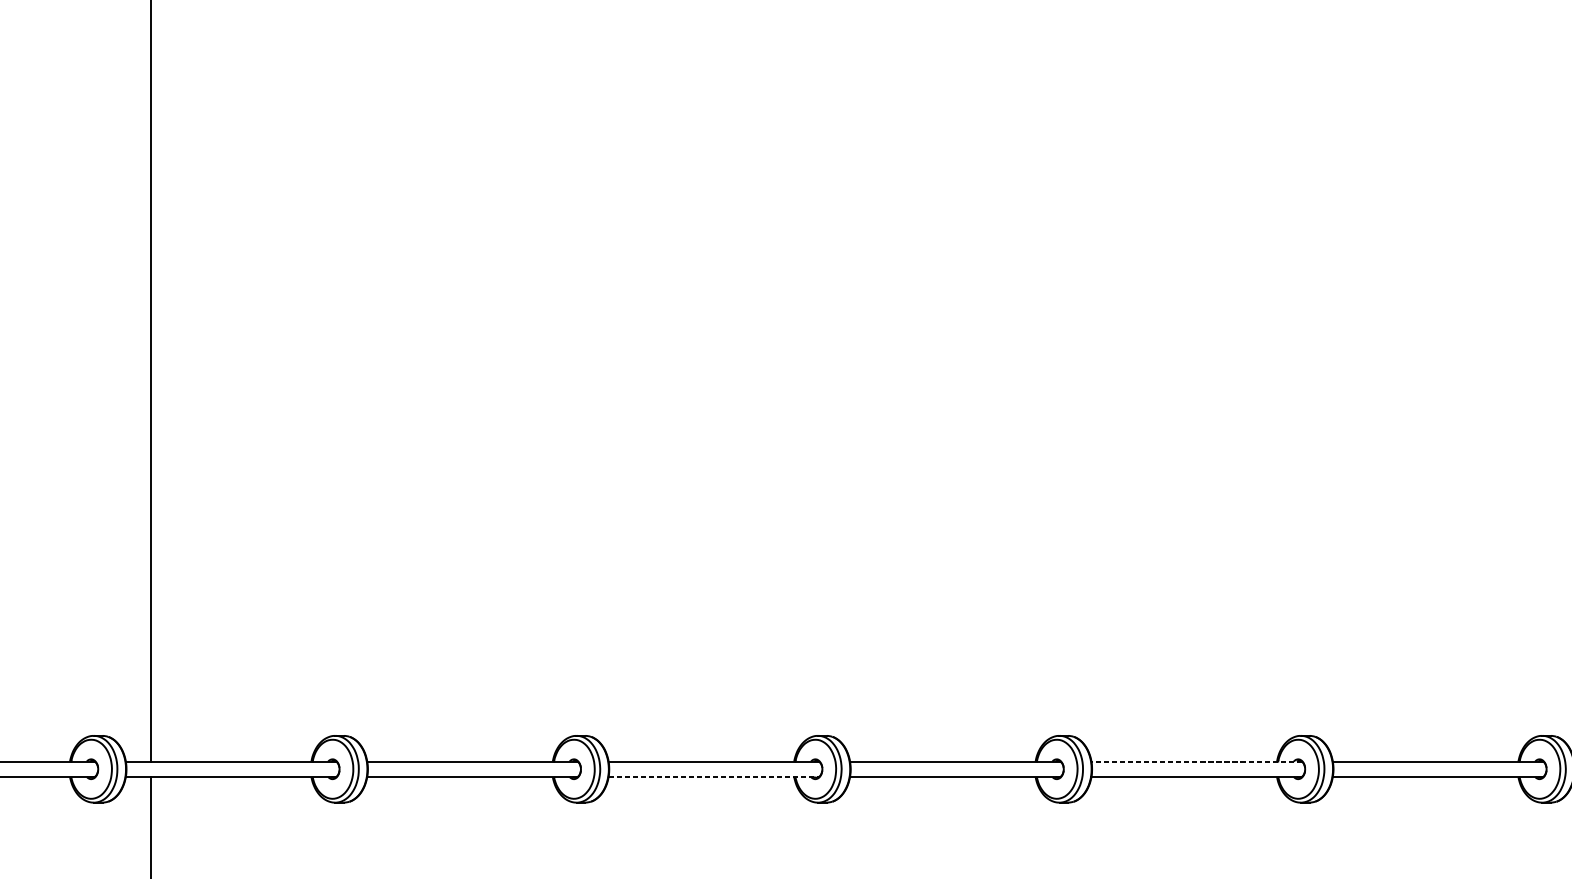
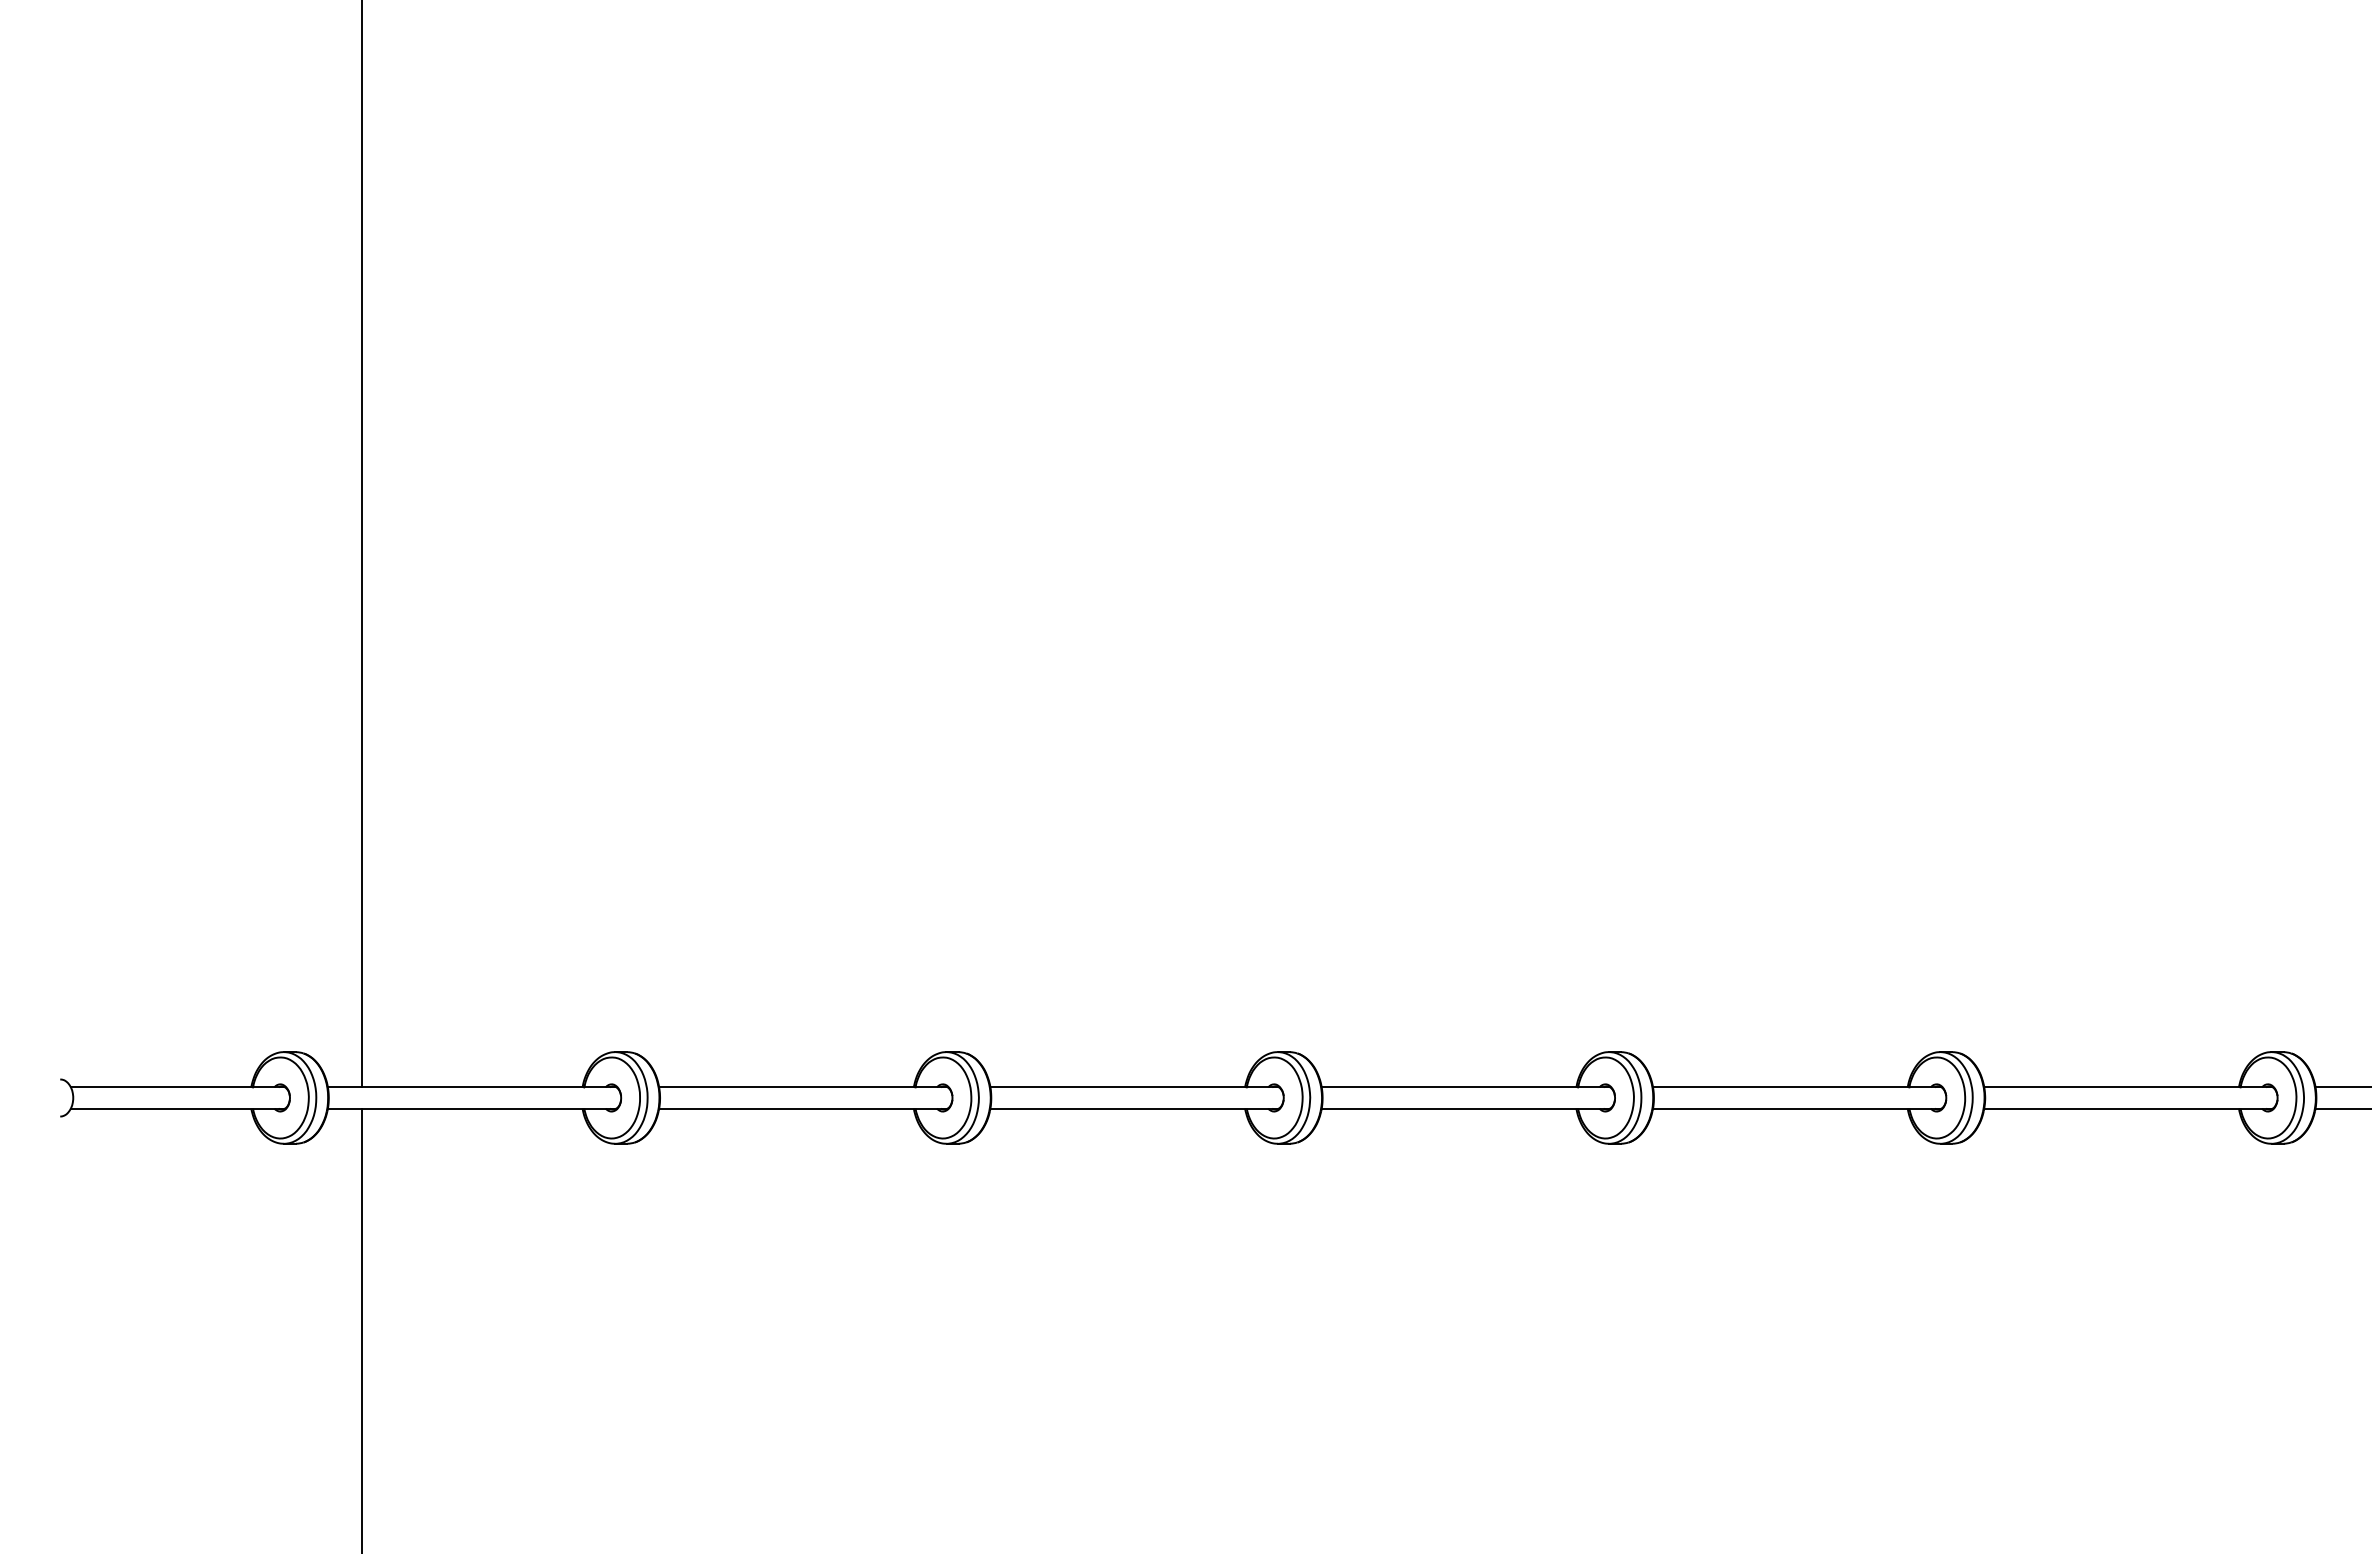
line: (1196, 761) -> (1796, 1087), dashed -> solid
line: (714, 776) -> (1135, 1108), dashed -> solid

